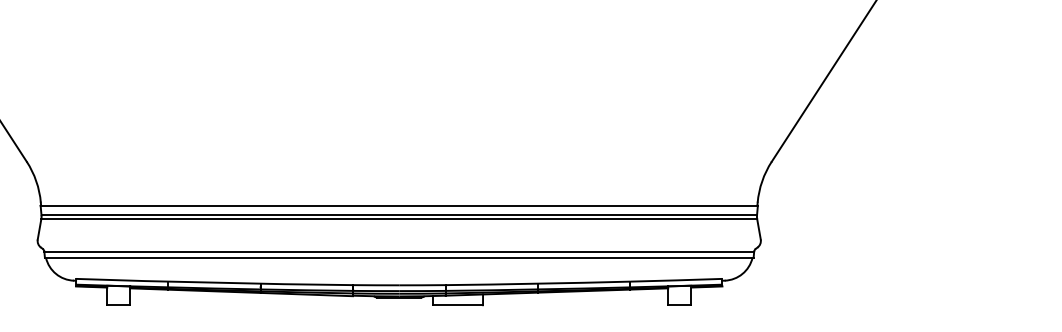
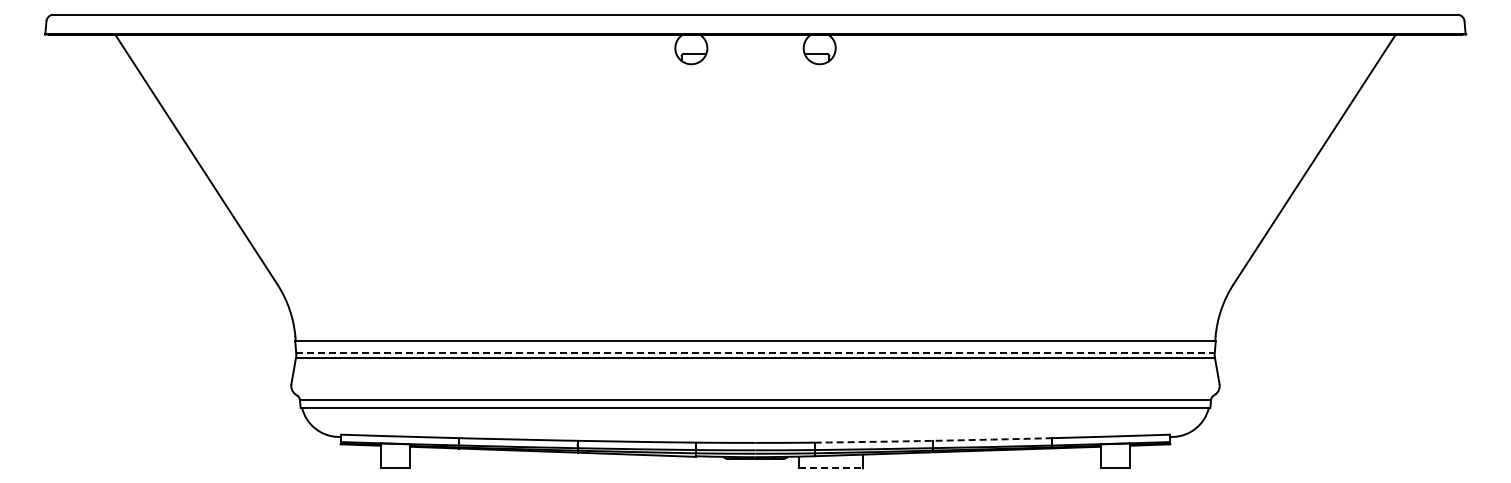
line: (399, 215) -> (755, 353), solid -> dashed
arc: (537, 283) -> (933, 440), solid -> dashed
line: (458, 305) -> (831, 468), solid -> dashed

